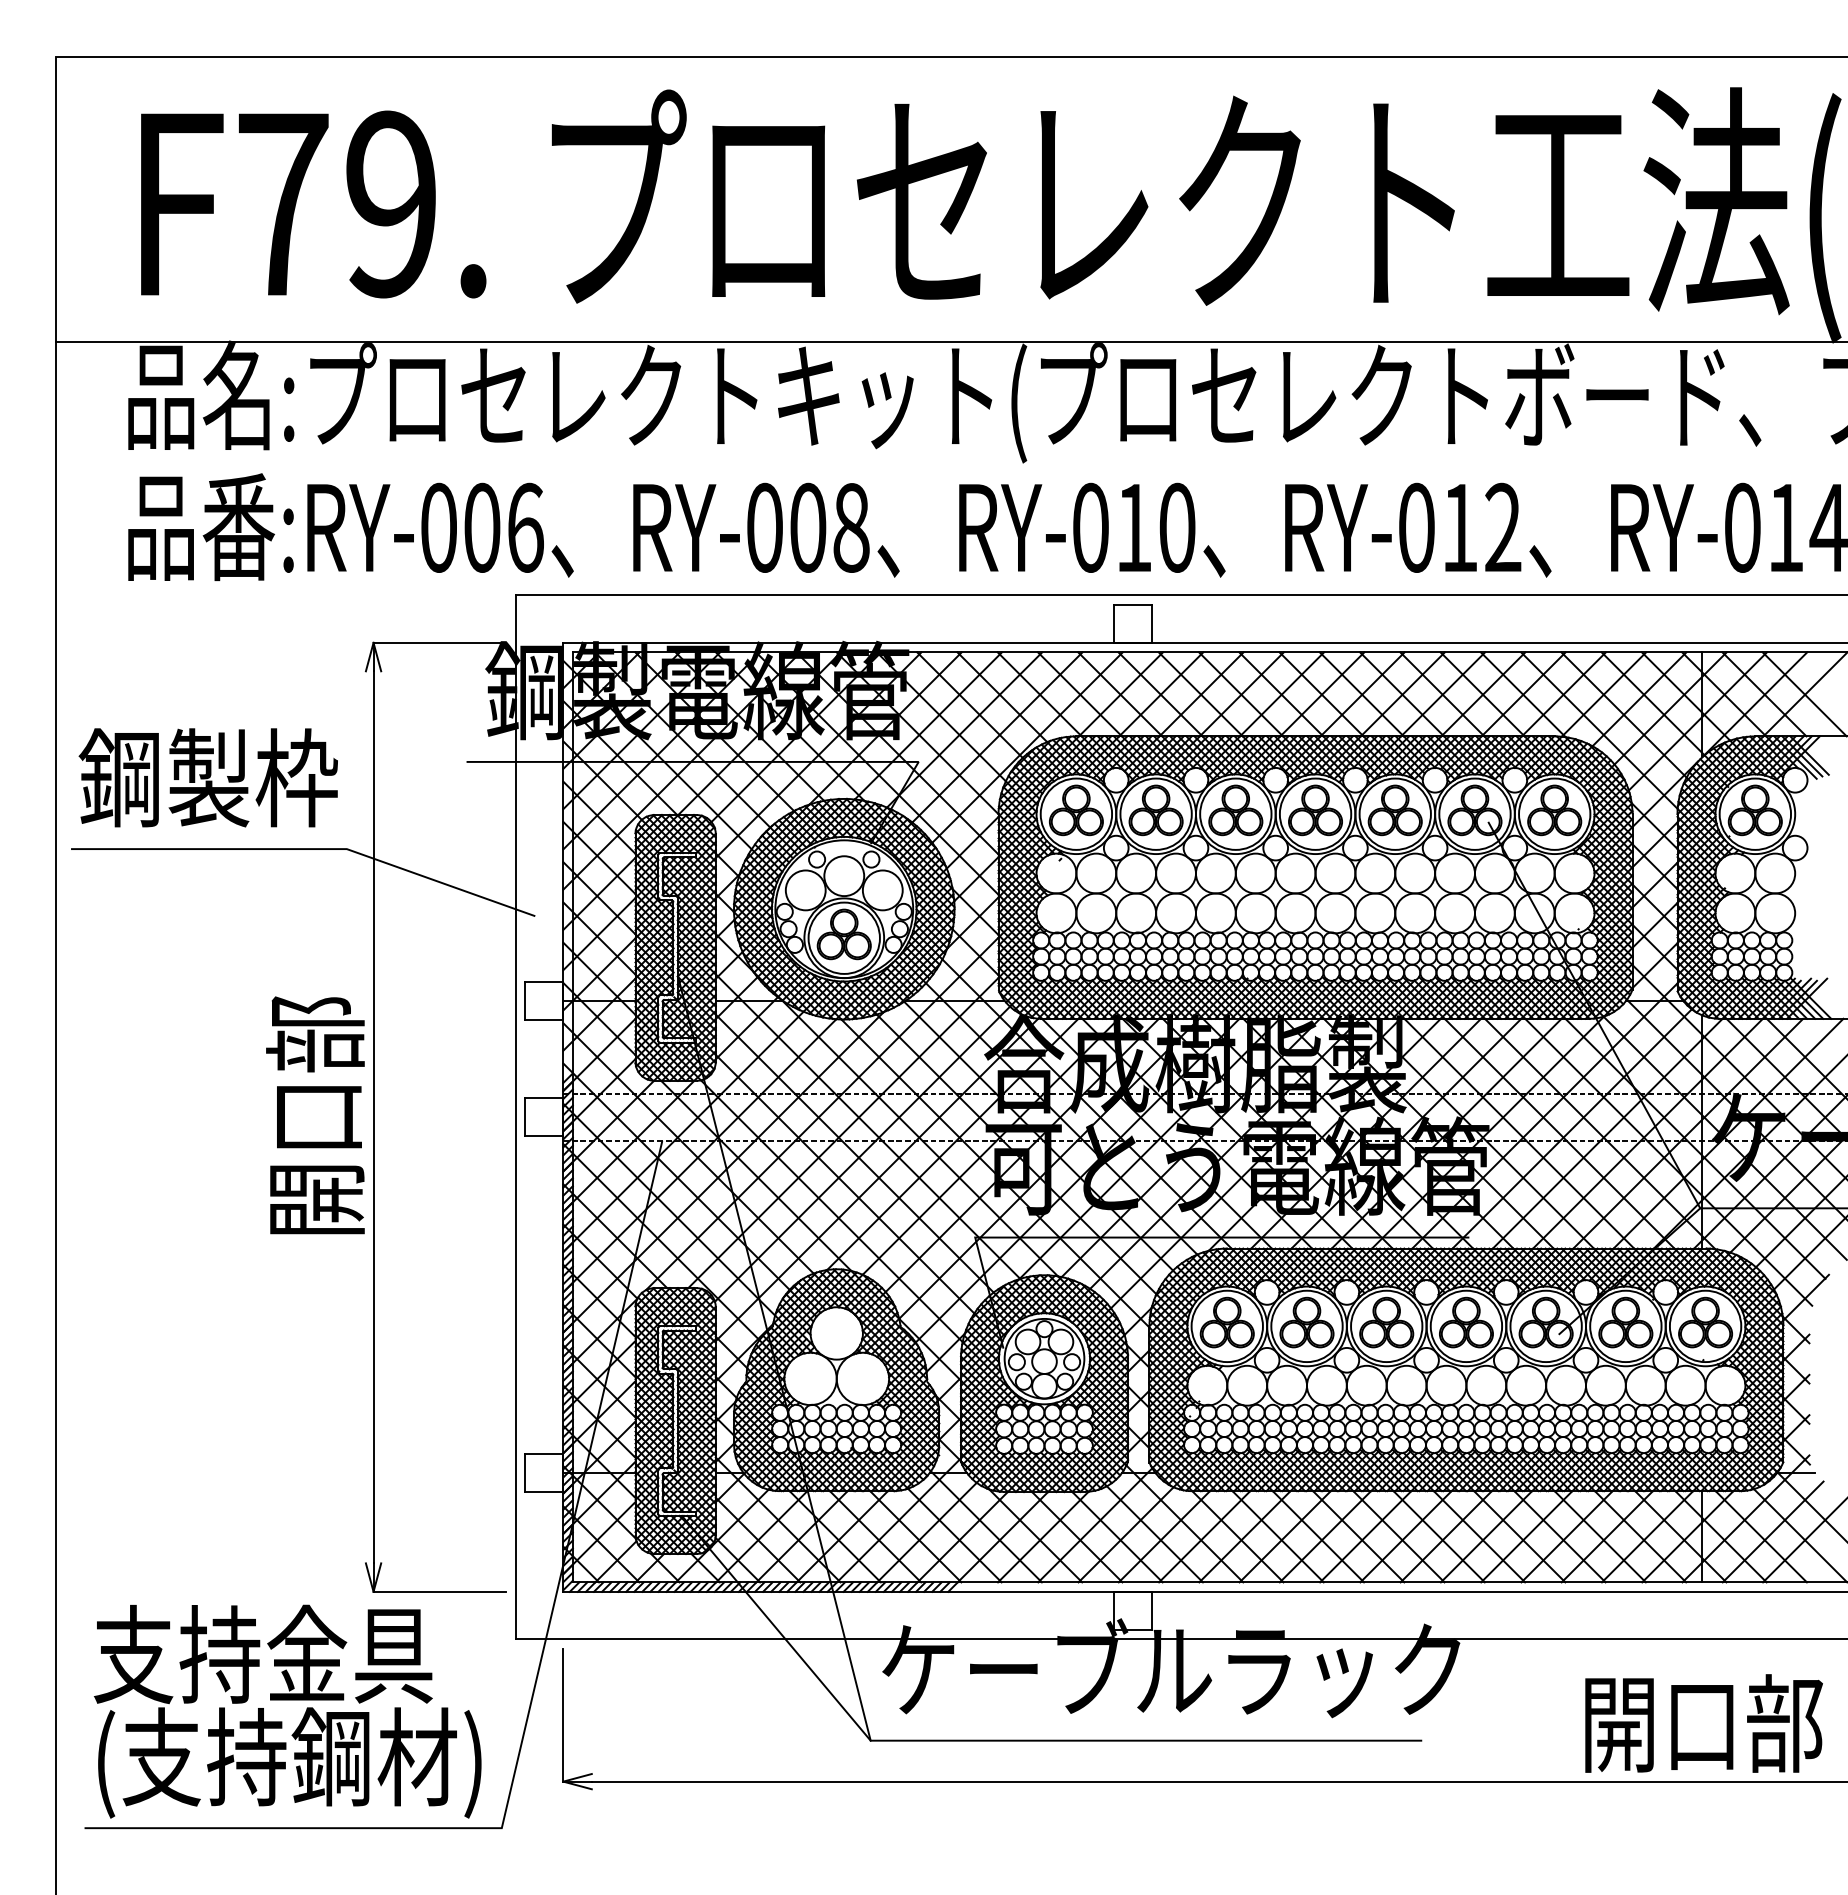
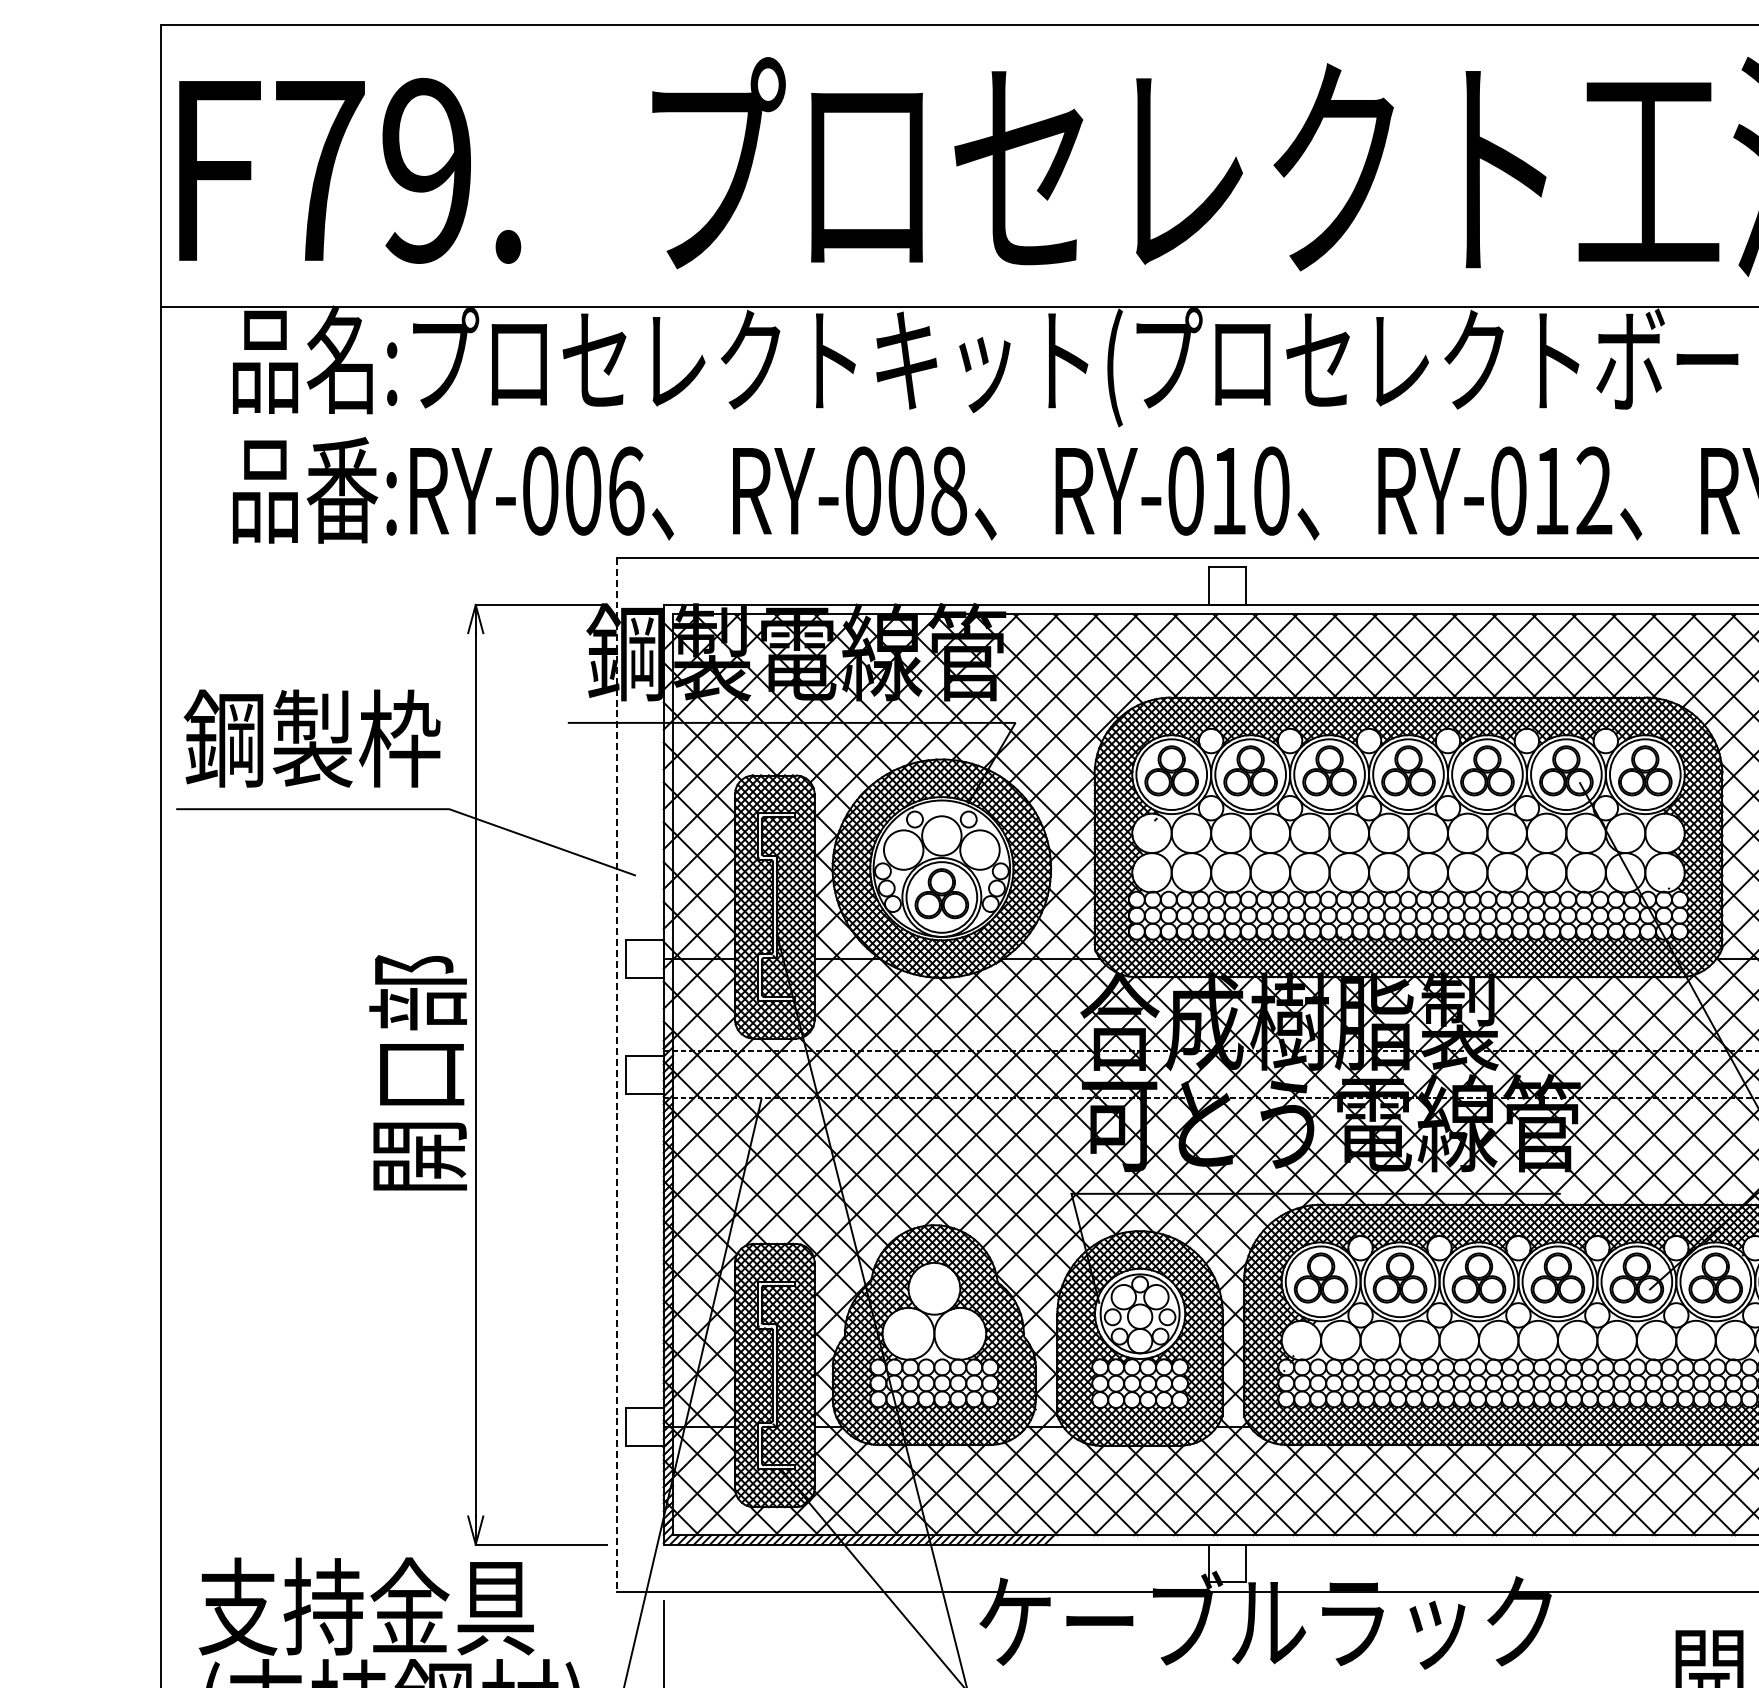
text: (313, 204) -> (349, 170), moved
line: (515, 1117) -> (616, 1074), solid -> dashed

